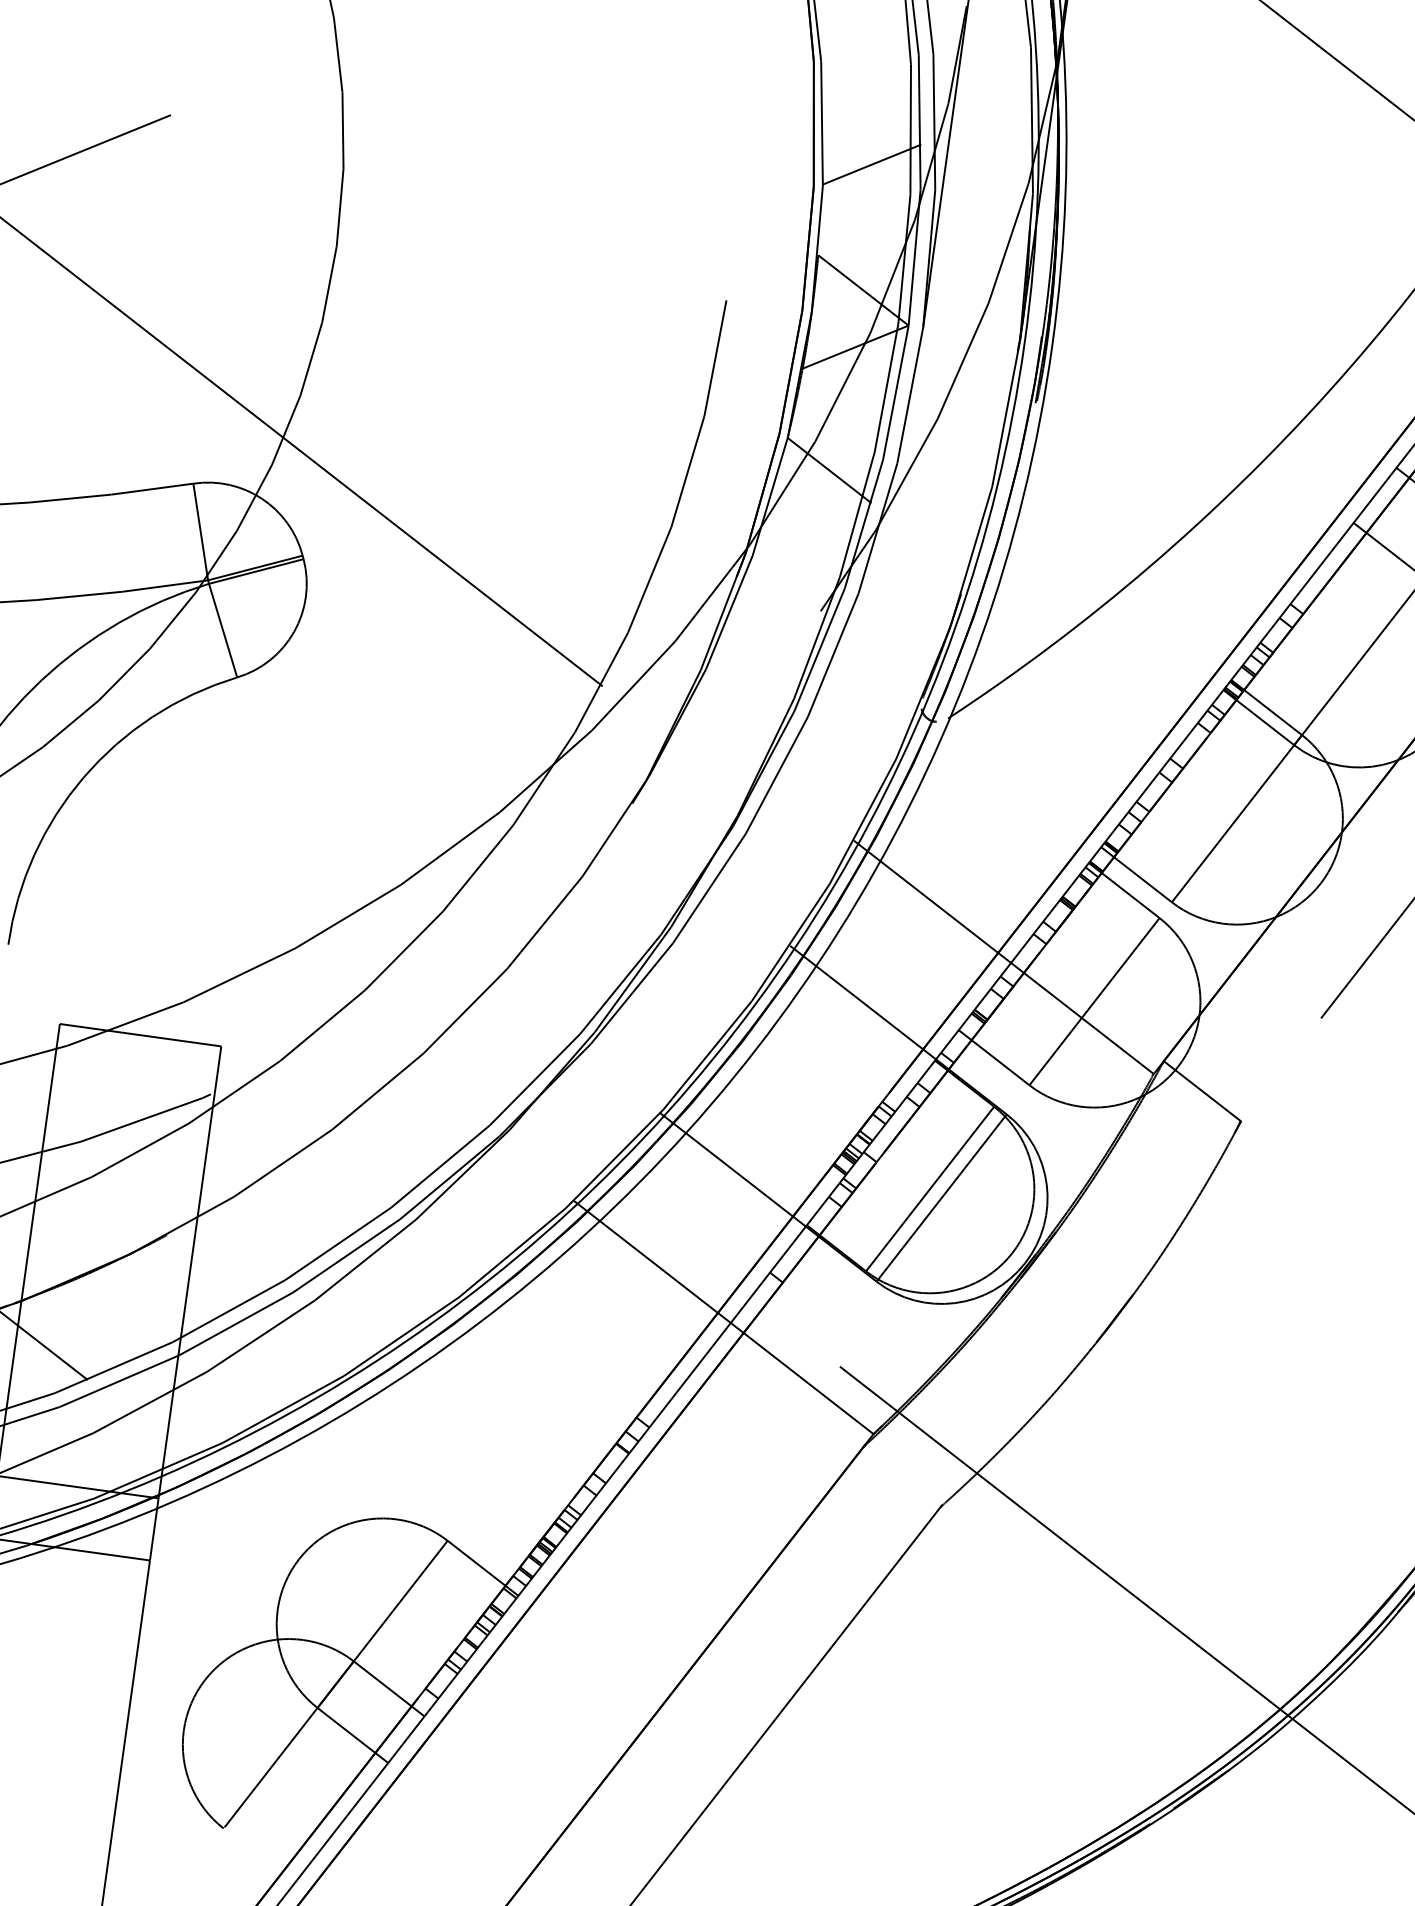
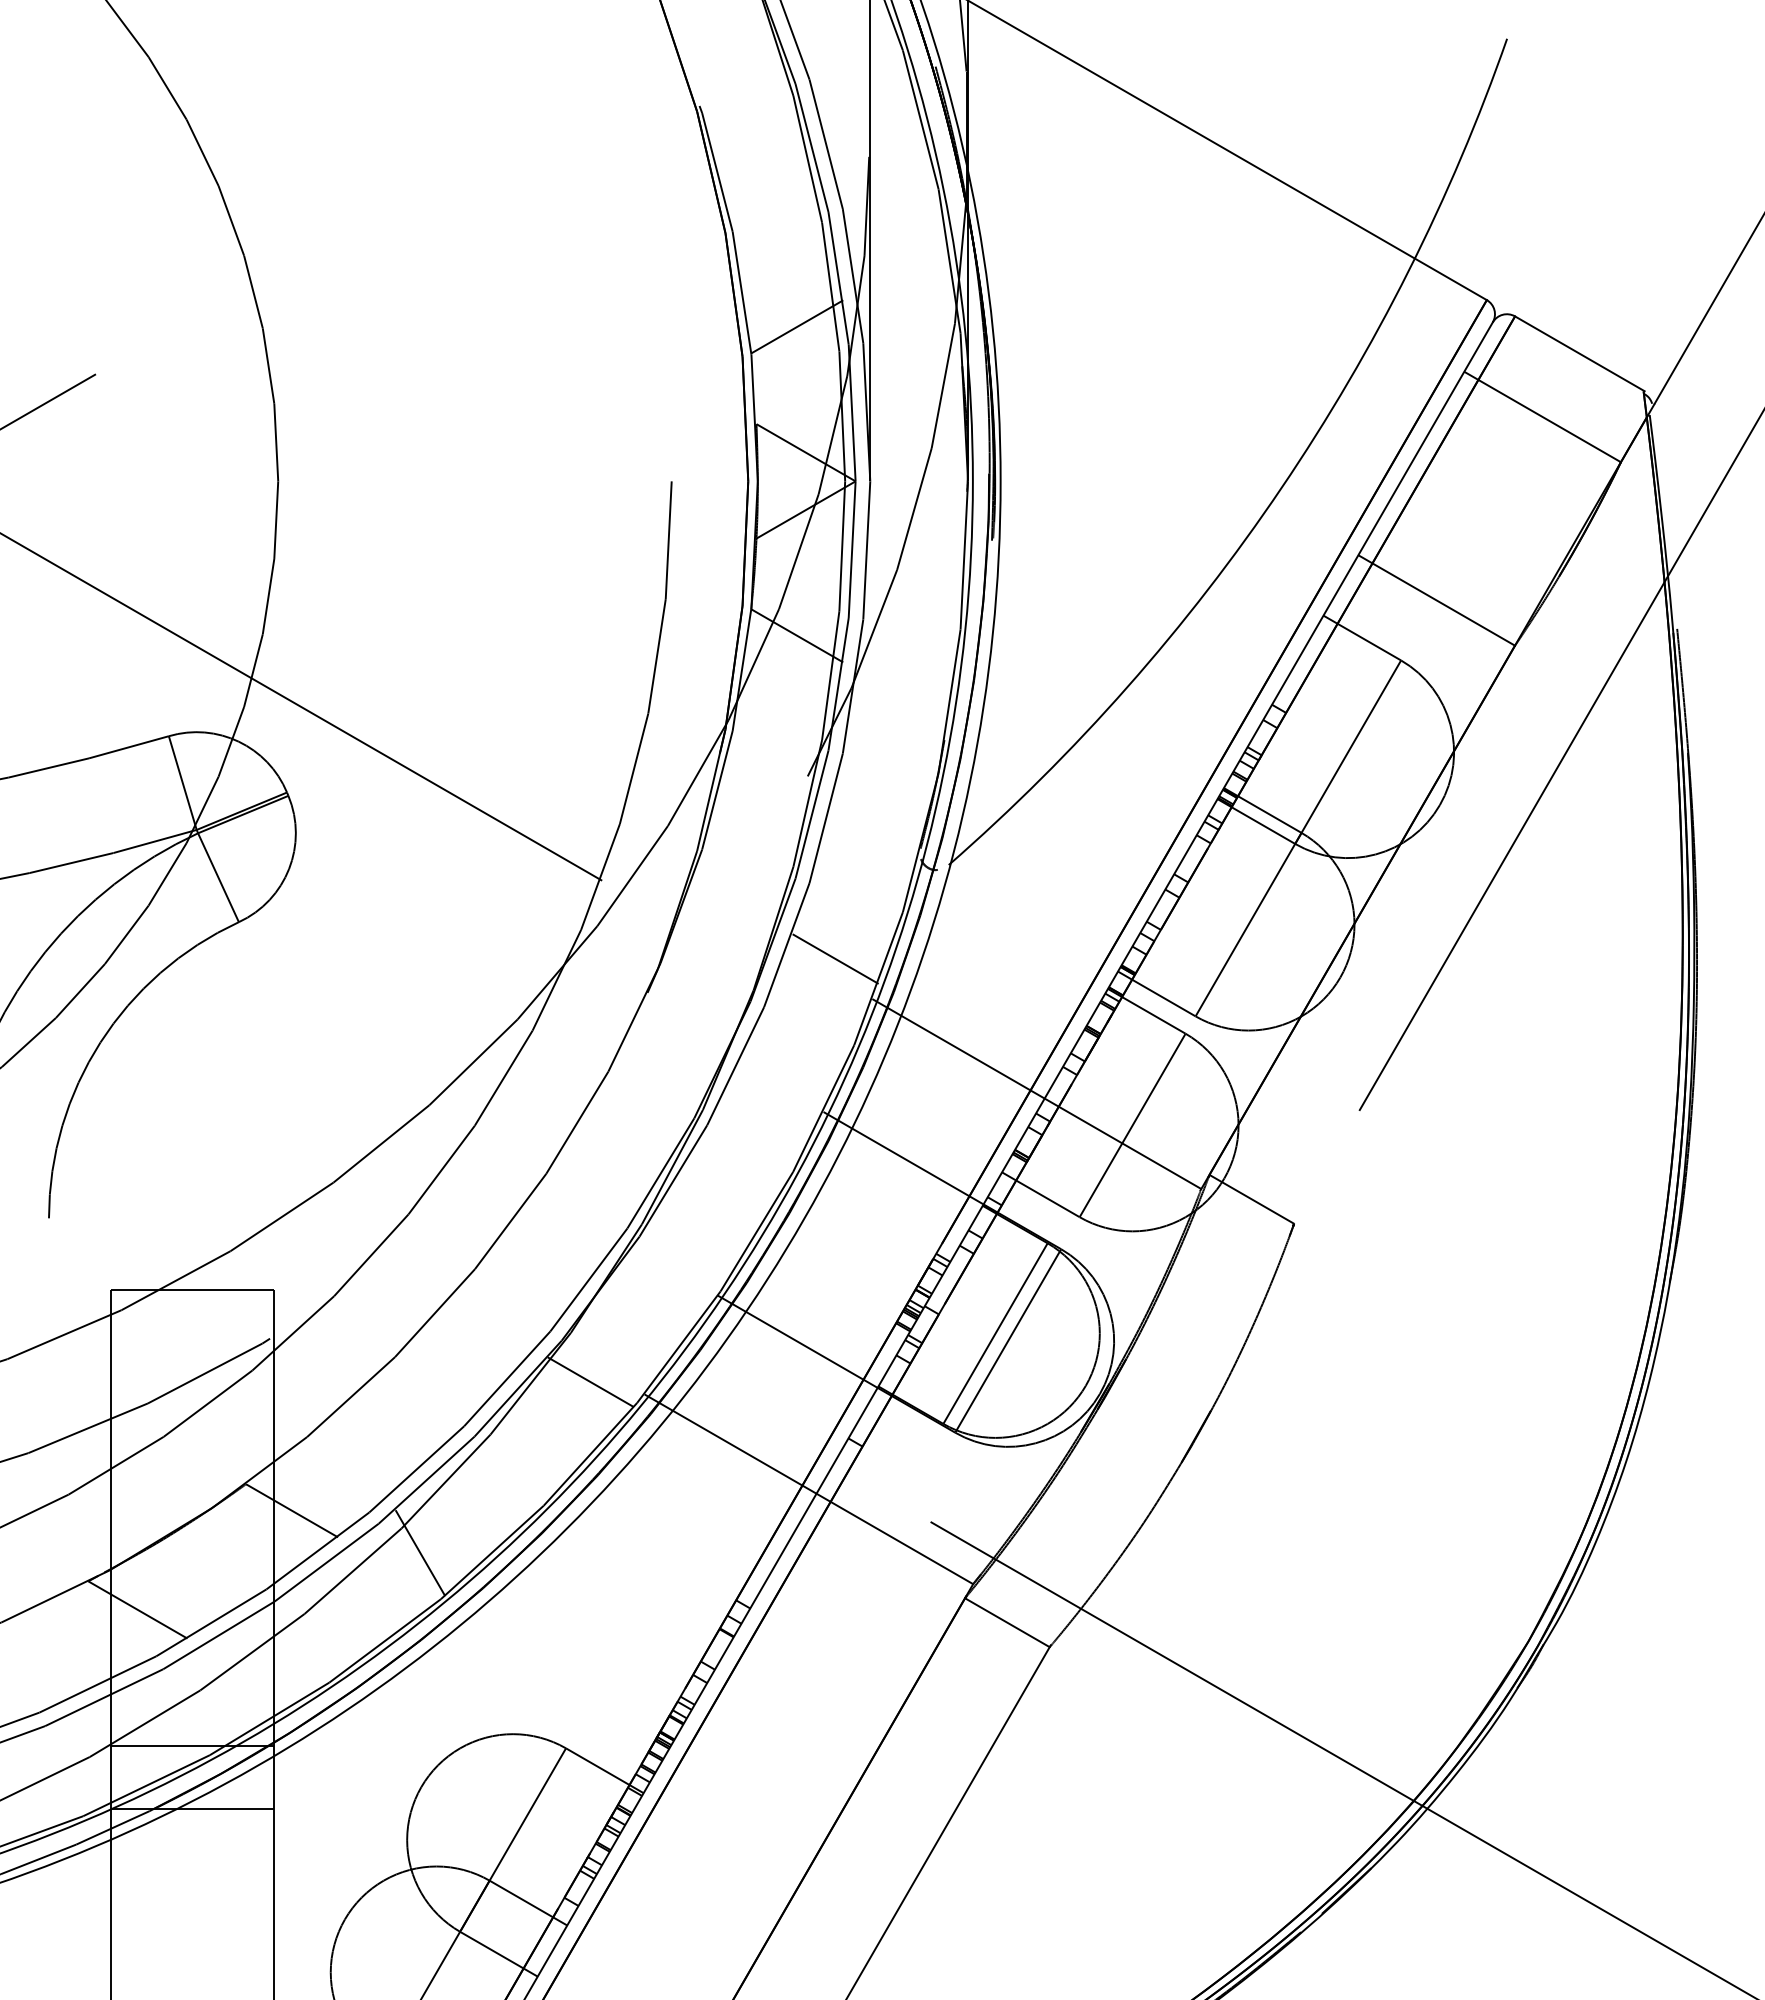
line: (823, 795) -> (835, 958), added
line: (522, 1181) -> (590, 1382), added
line: (209, 1267) -> (292, 1510), added
line: (330, 1327) -> (420, 1553), added
line: (902, 1476) -> (1007, 1622), added

